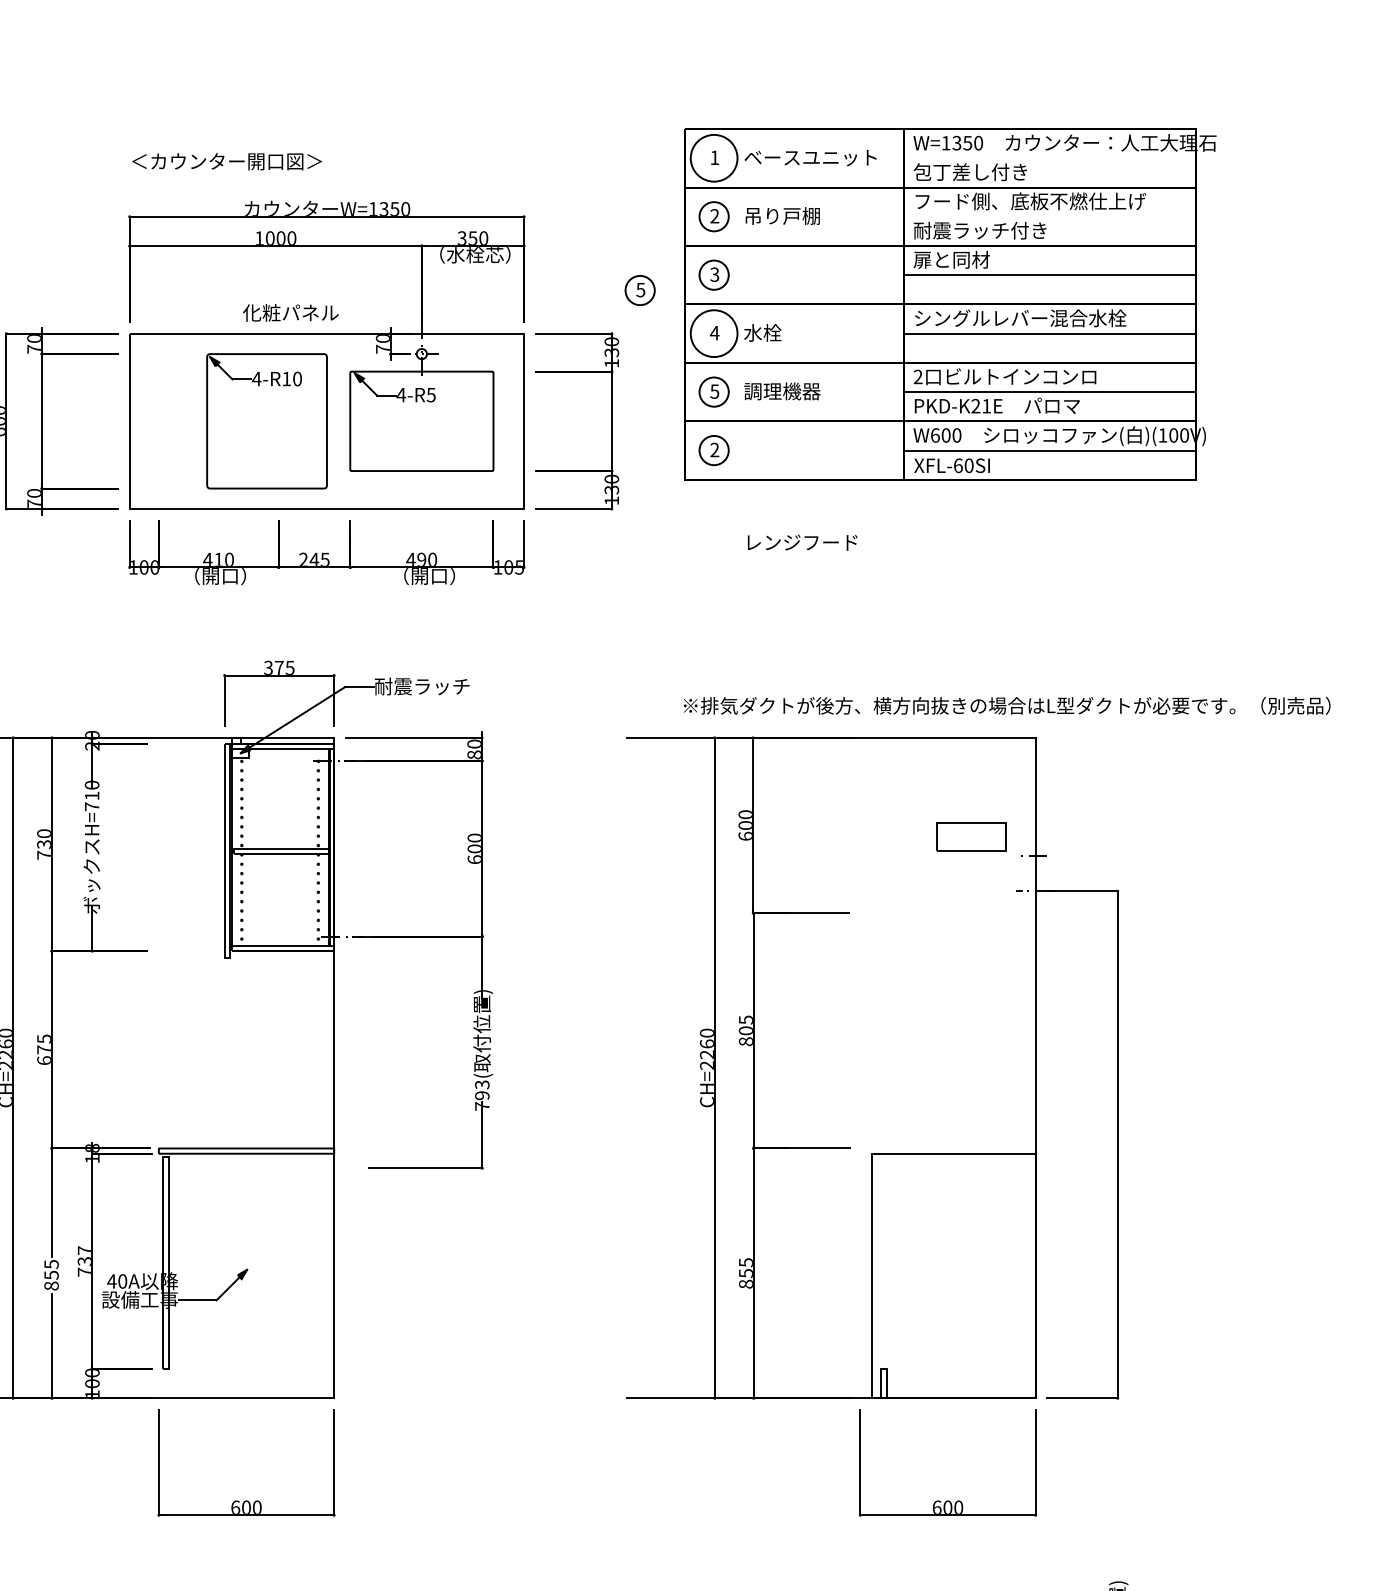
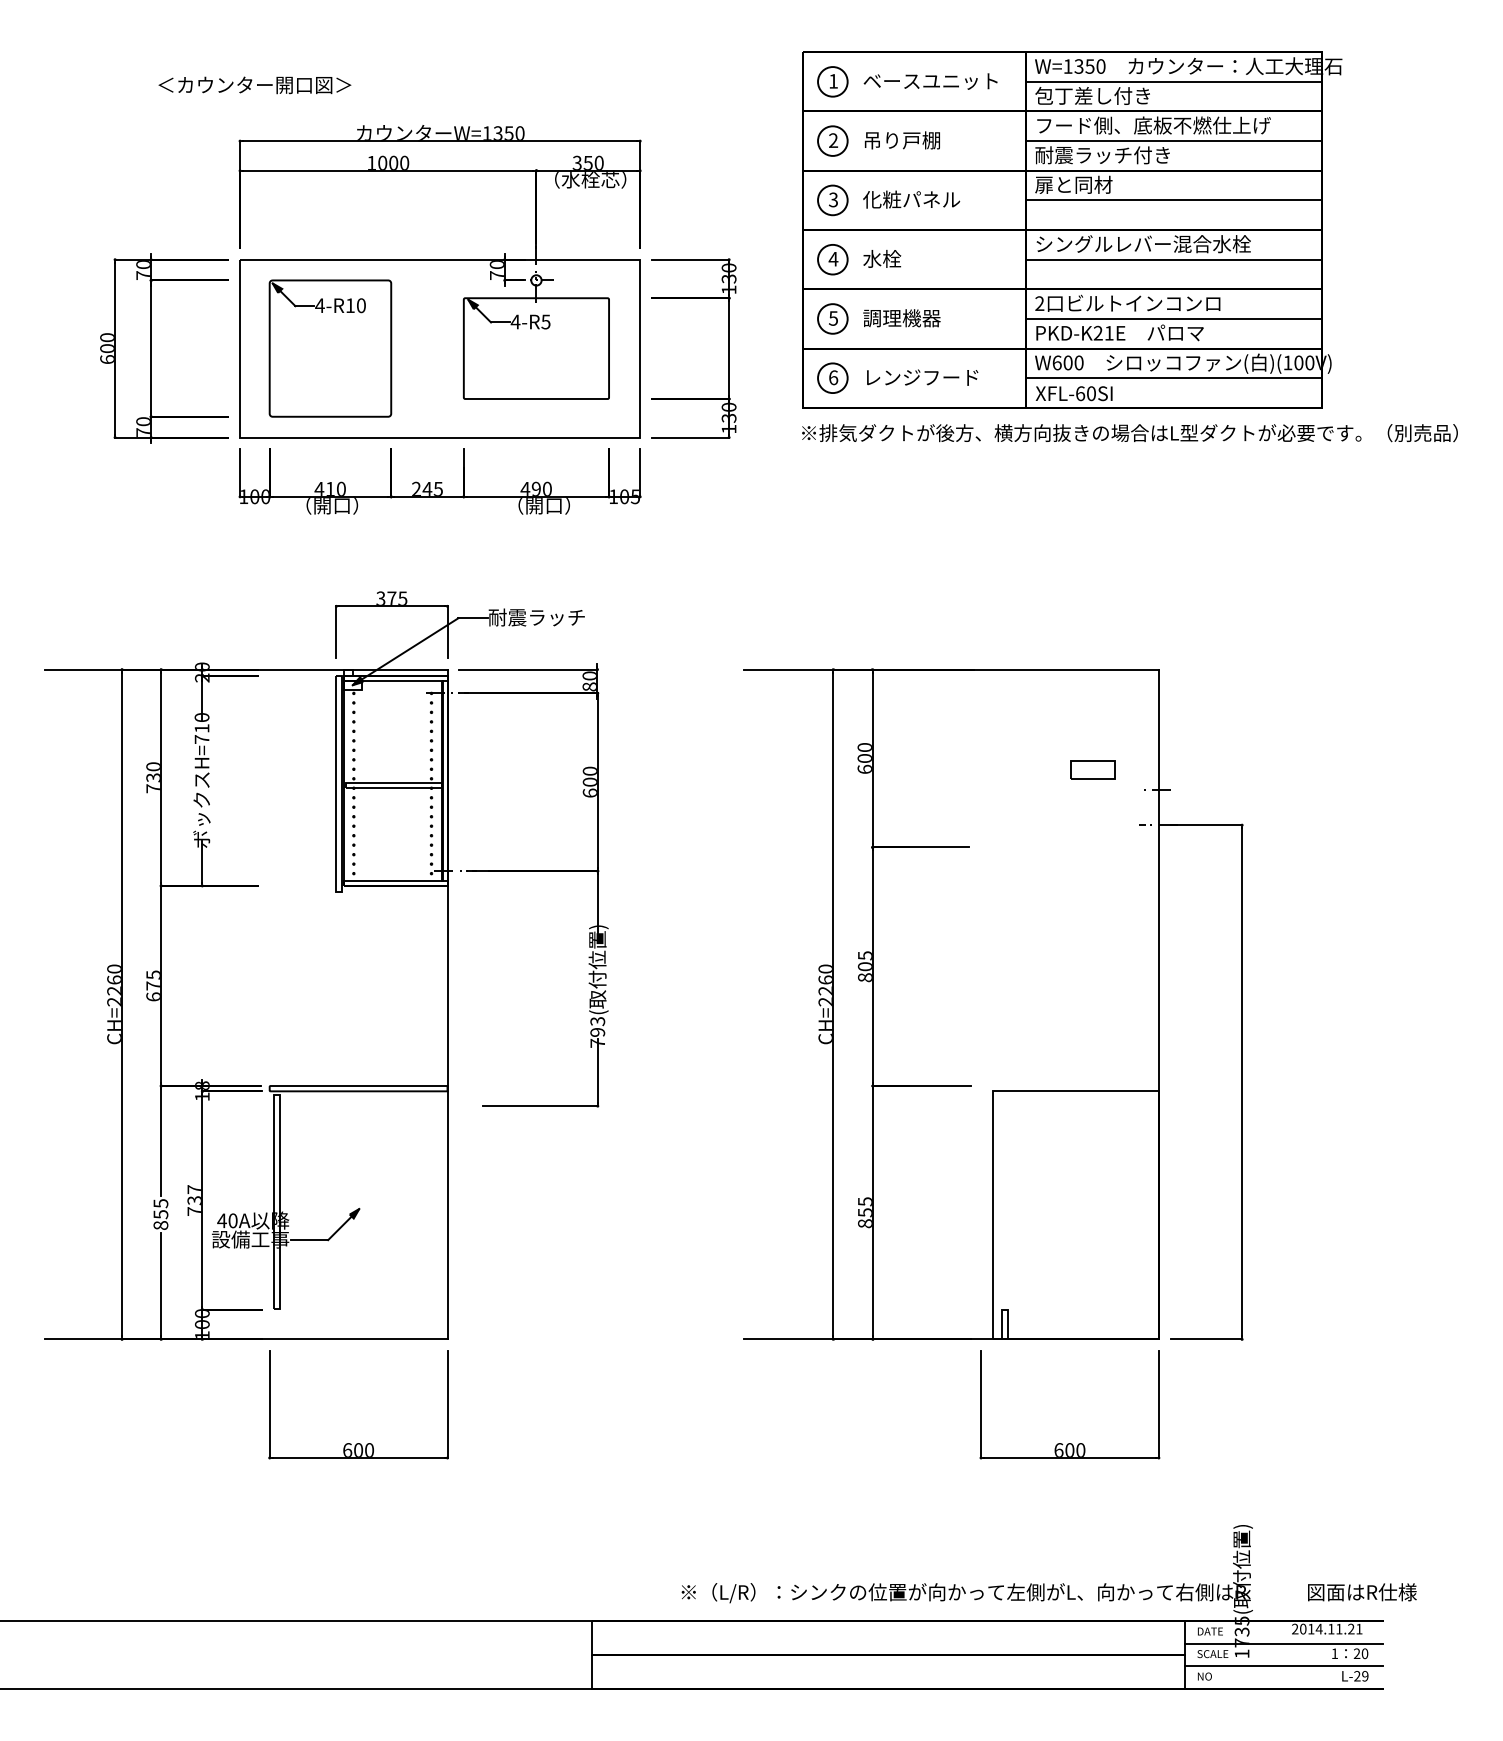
circle: (713, 157) -> (832, 81), size x0.62
line: (1050, 157) -> (1173, 81), added
text: (226, 161) -> (254, 85), moved
line: (1050, 217) -> (1173, 141), added
part: (639, 290) -> (757, 215), removed
text: (290, 312) -> (911, 199), moved
circle: (713, 333) -> (832, 259), size x0.62
part: (267, 421) -> (330, 348), moved
text: (714, 449) -> (833, 377), 2 -> 6
text: (802, 542) -> (922, 377), moved
text: (1006, 706) -> (1129, 433), moved
part: (970, 836) -> (1092, 769), size x0.62

